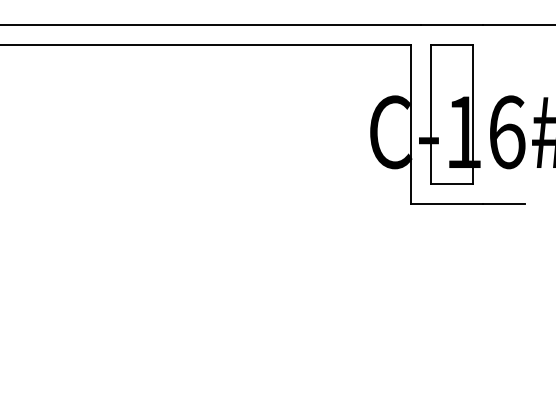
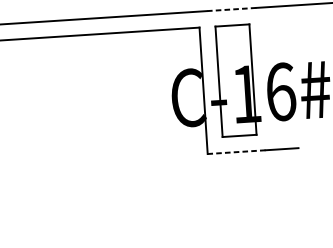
line: (451, 25) -> (231, 9), solid -> dashed
line: (446, 203) -> (236, 151), solid -> dashed

